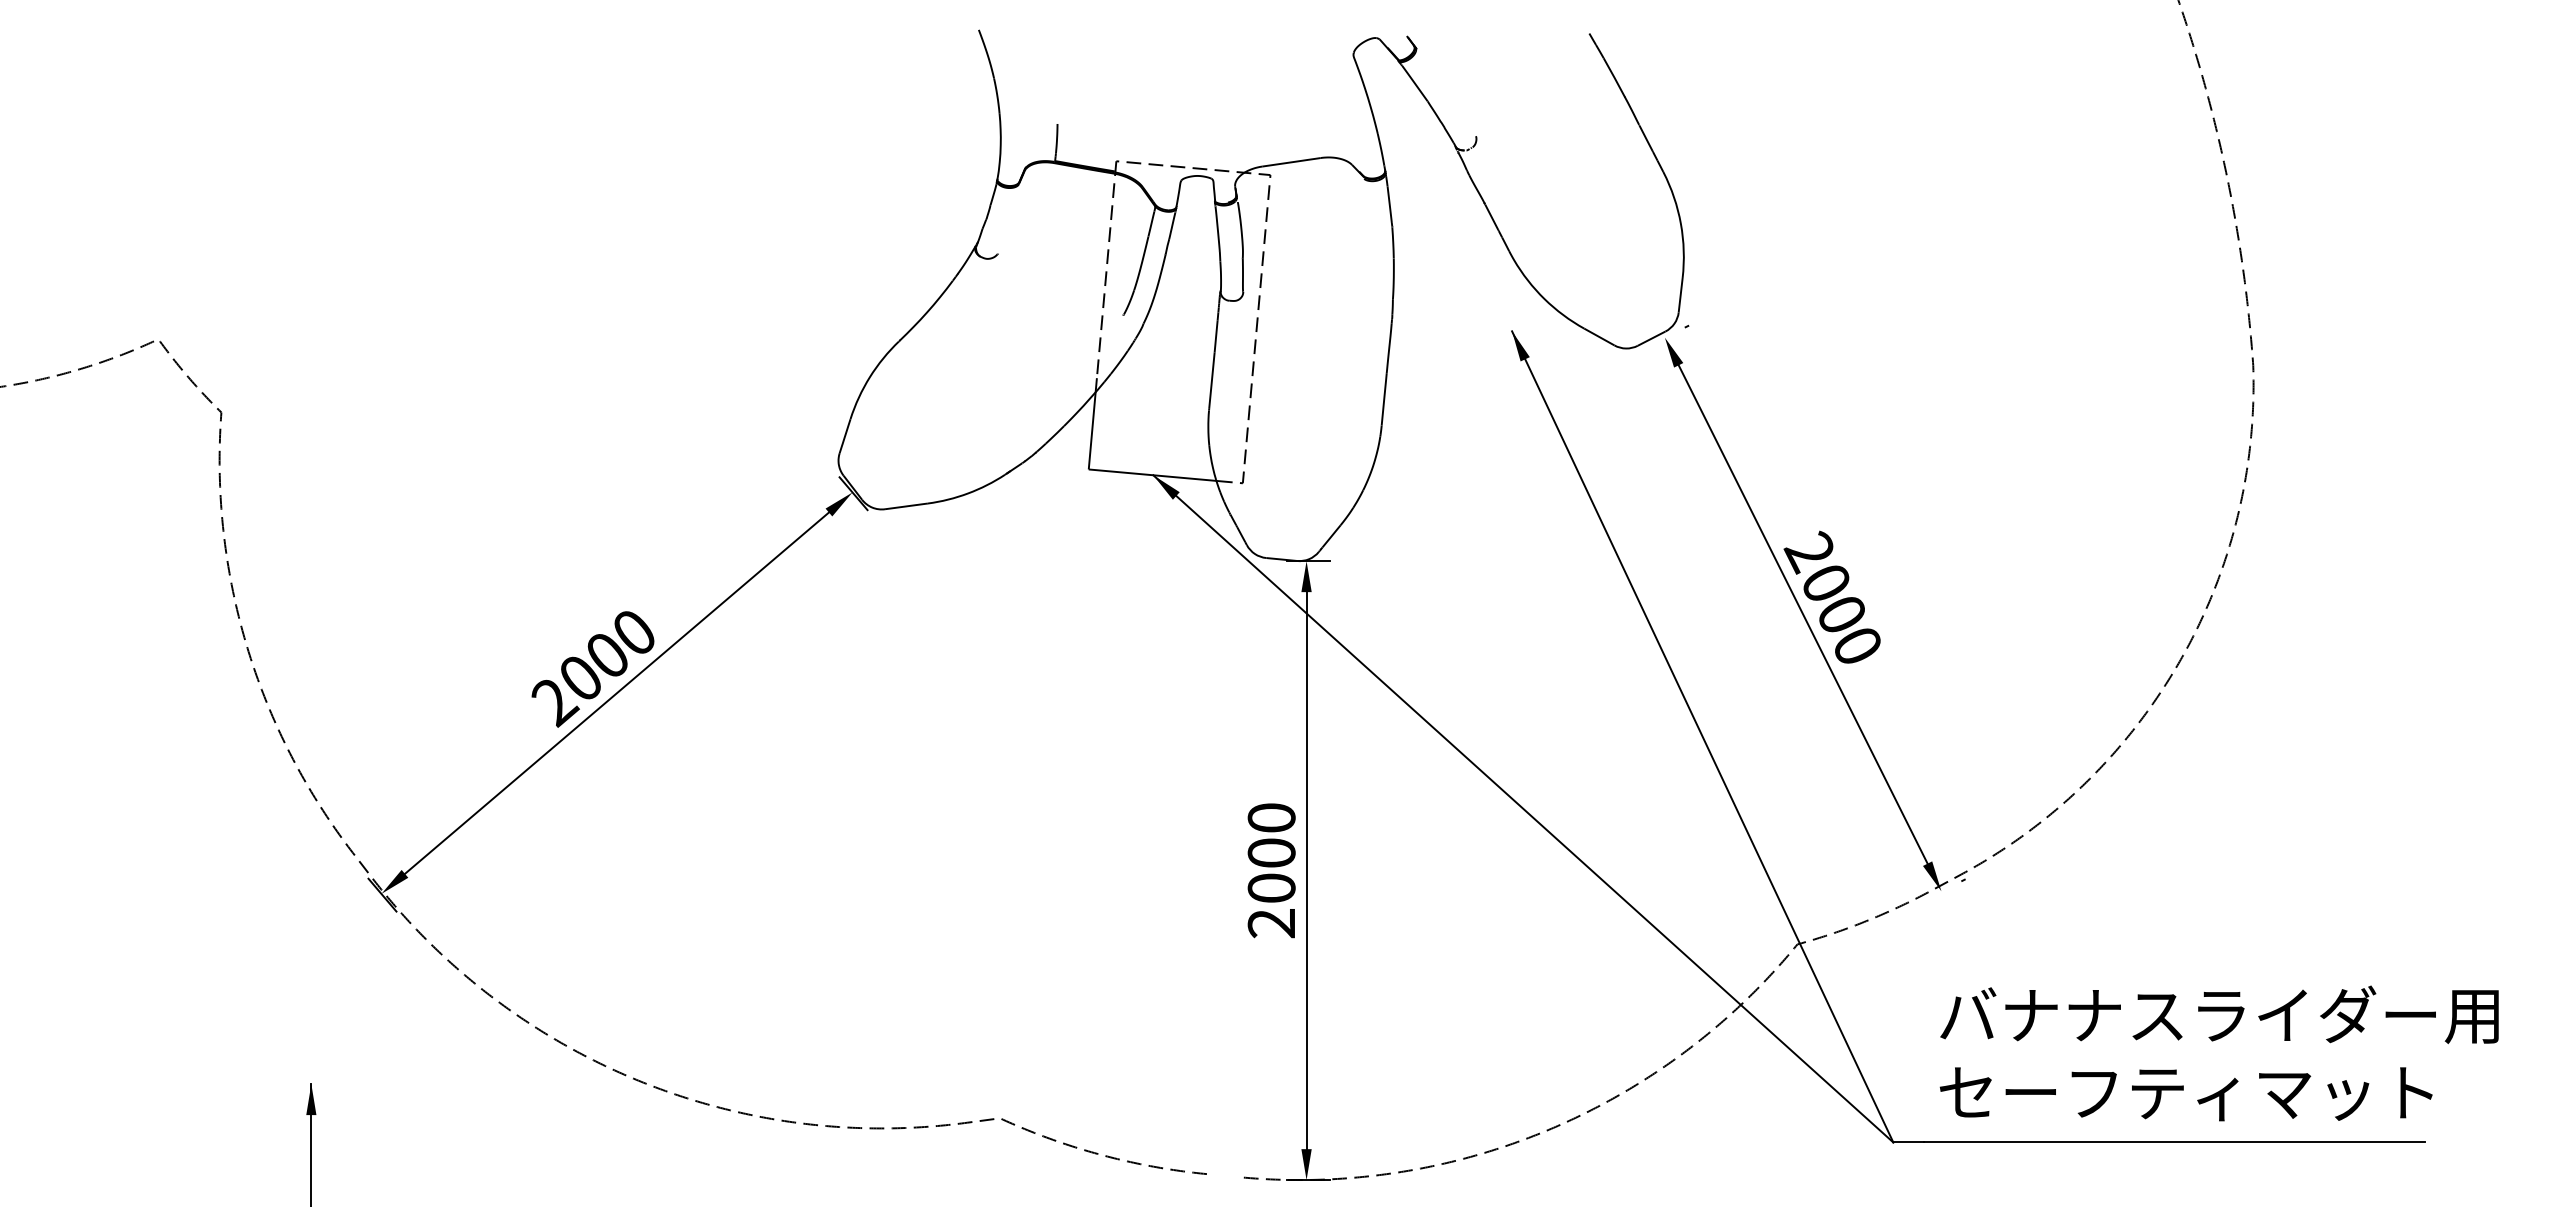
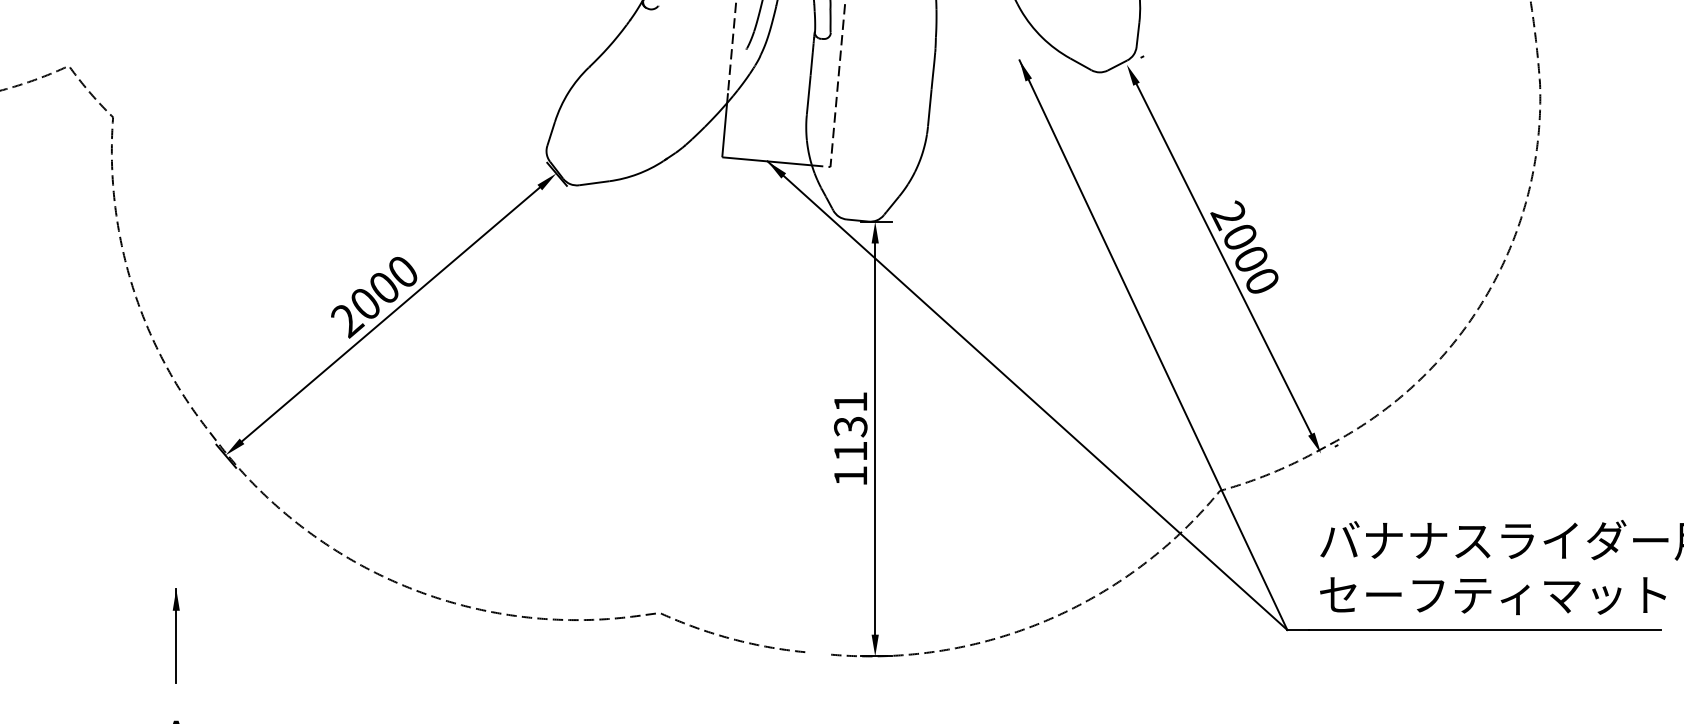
text: (1271, 870) -> (850, 438), 2000 -> 1131

